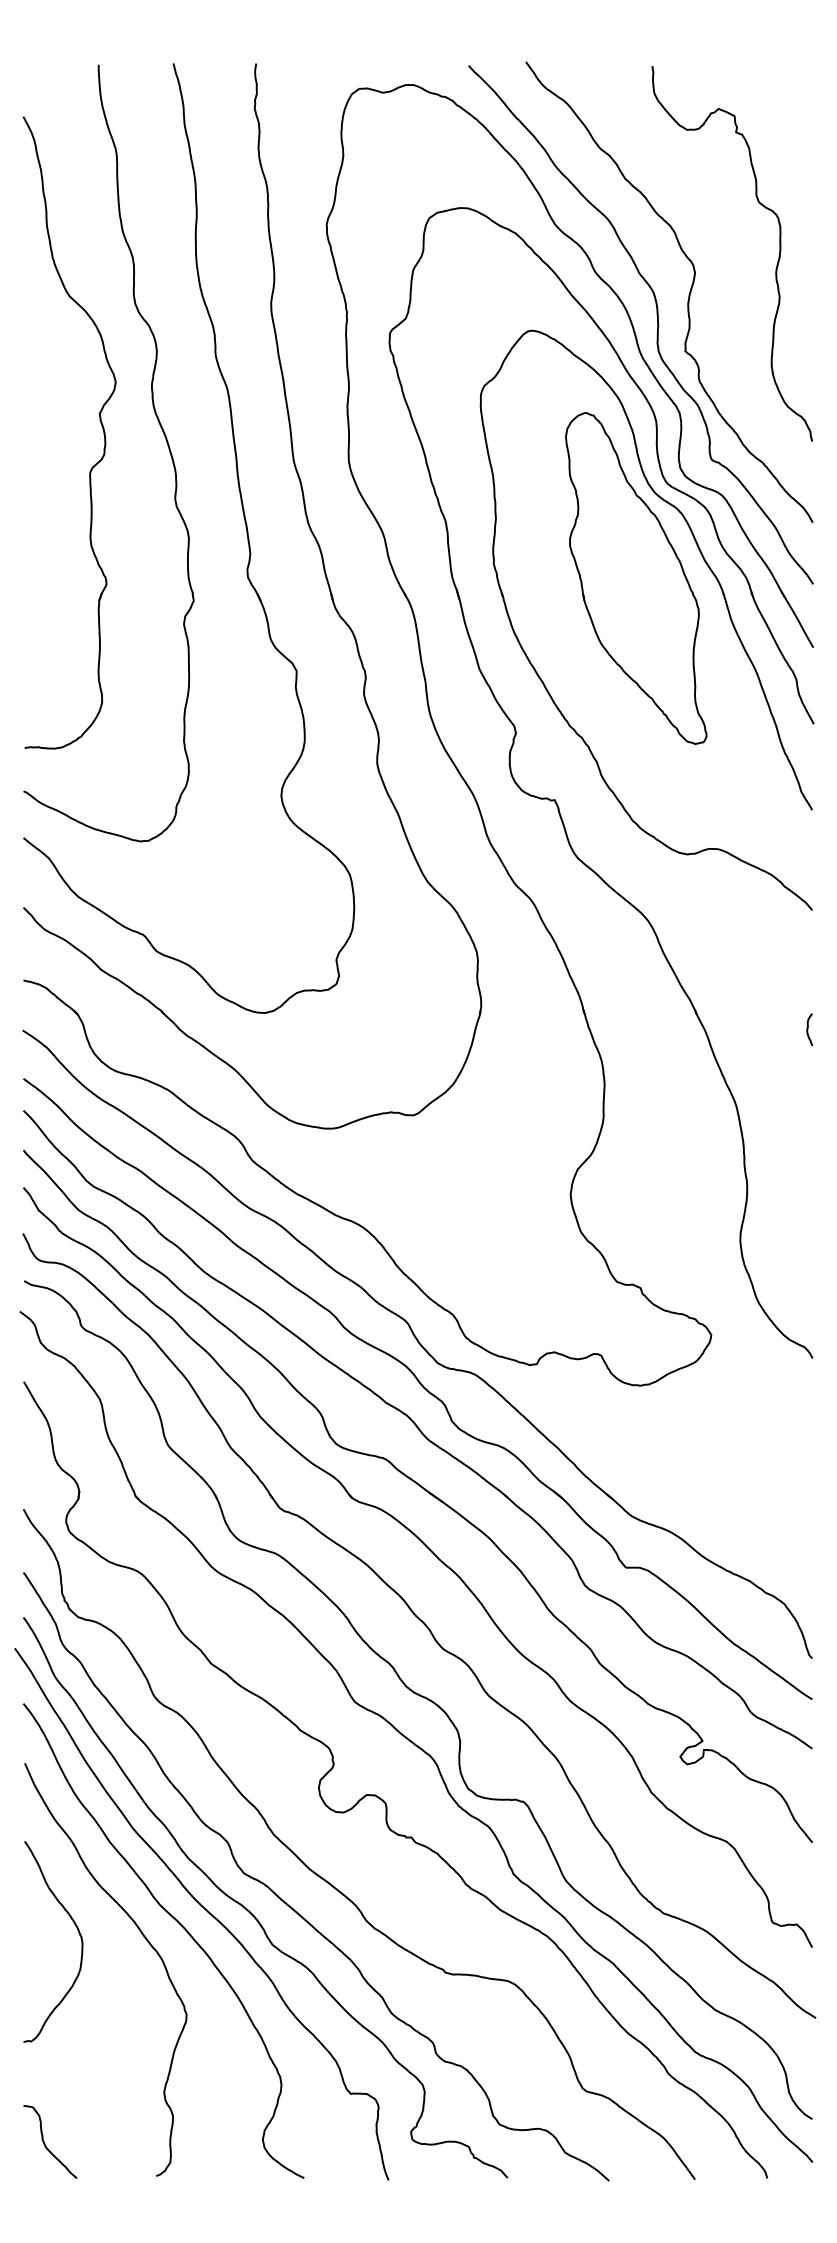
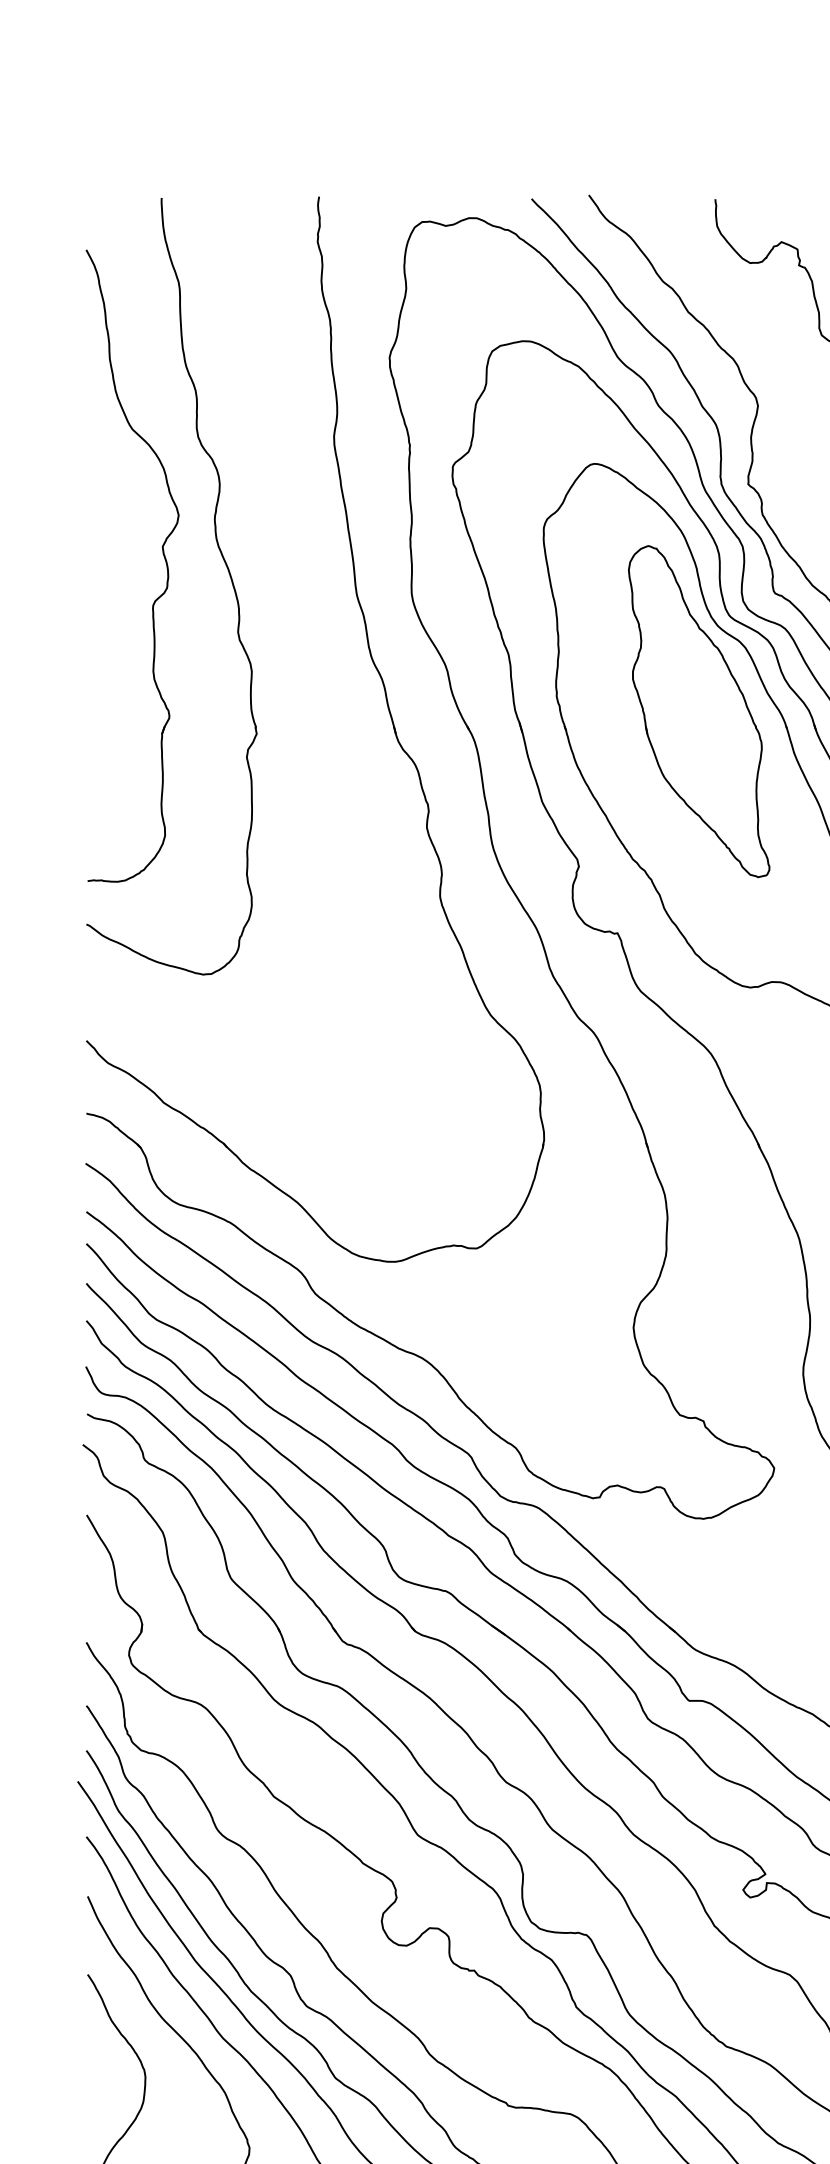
part: (245, 527) -> (308, 660), removed

